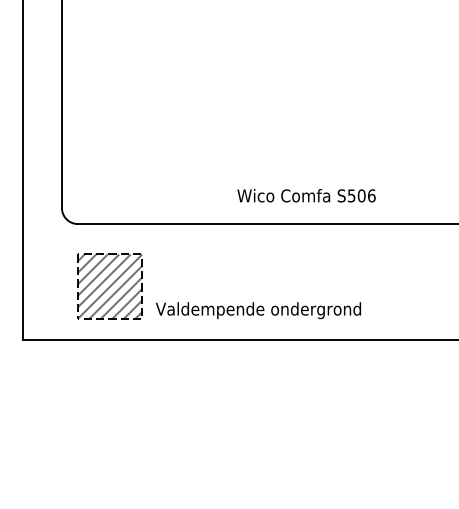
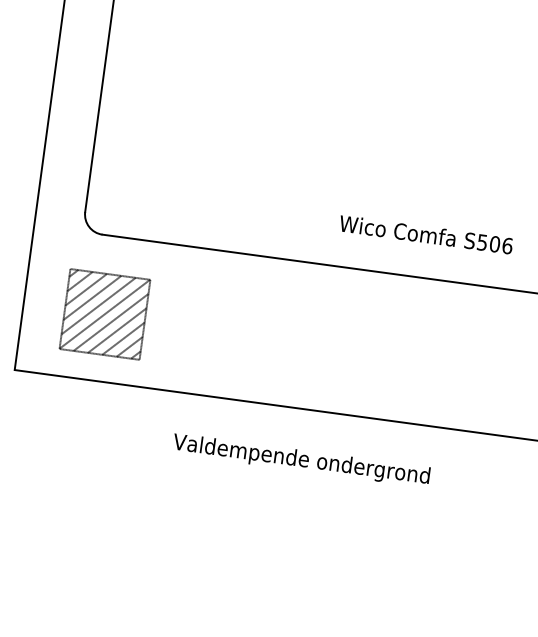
text: (306, 195) -> (426, 234), moved
part: (109, 286) -> (103, 314), moved
text: (258, 310) -> (301, 460), moved

